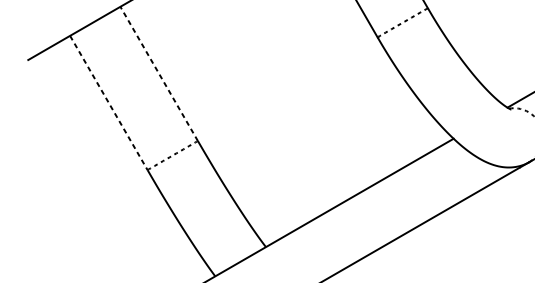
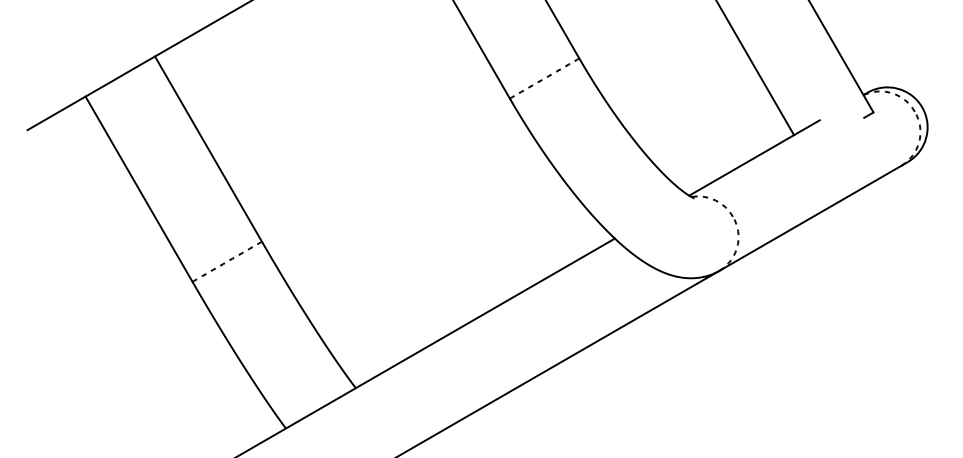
line: (159, 74) -> (208, 149), dashed -> solid
line: (109, 103) -> (139, 189), dashed -> solid

